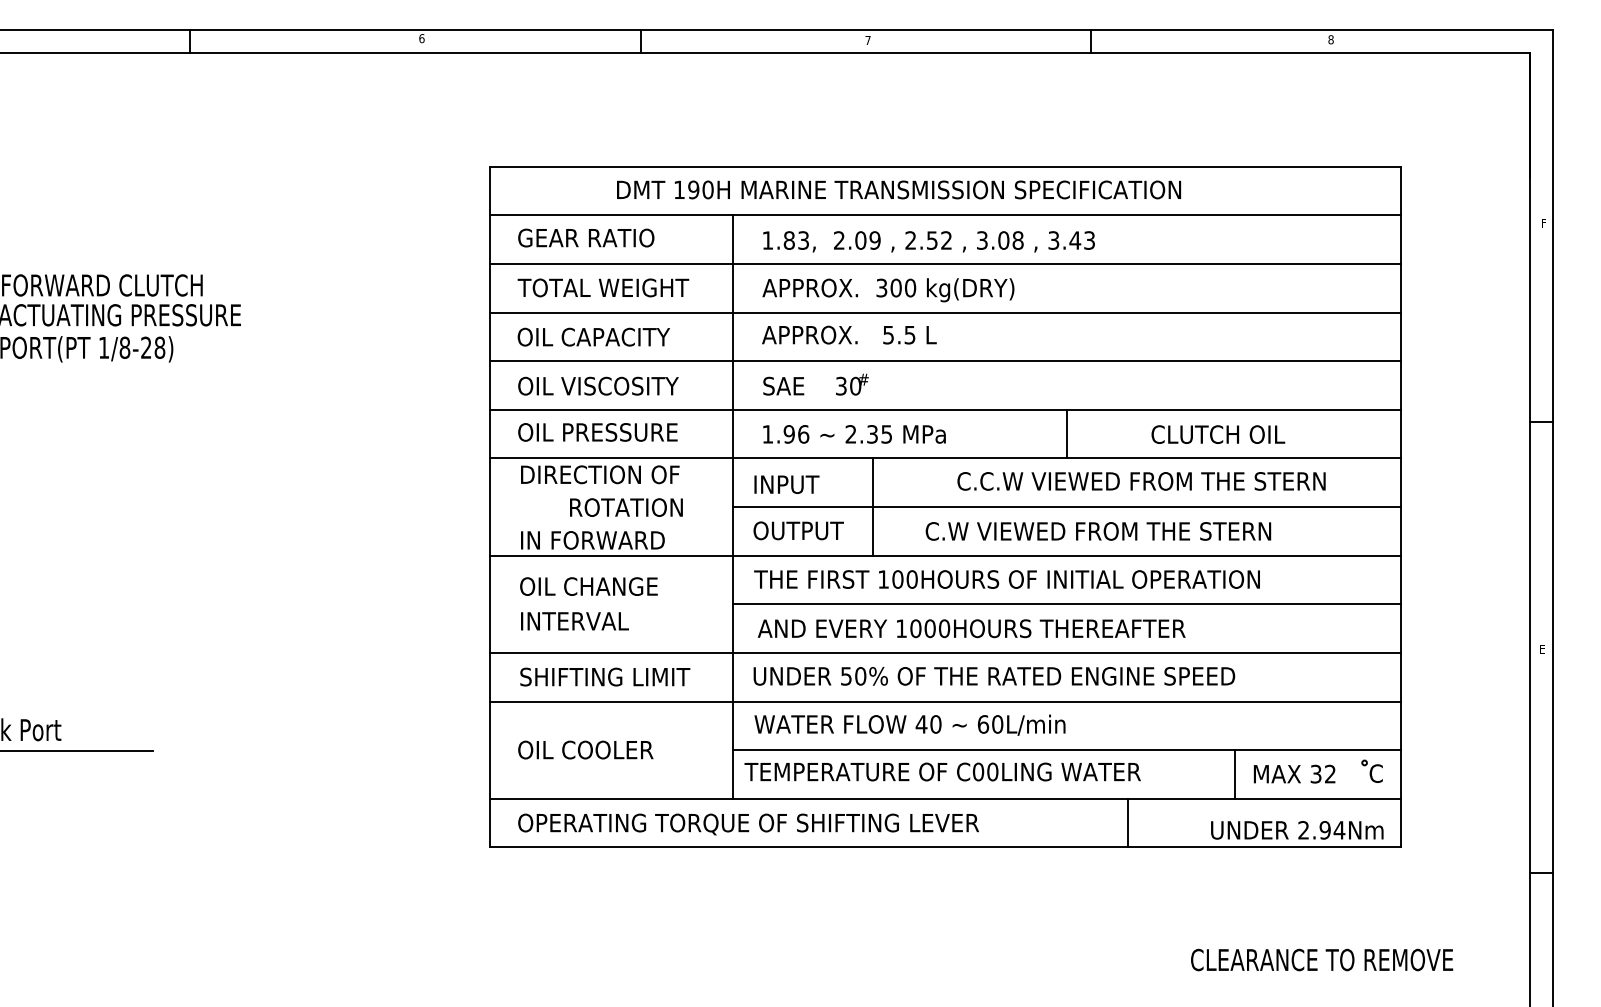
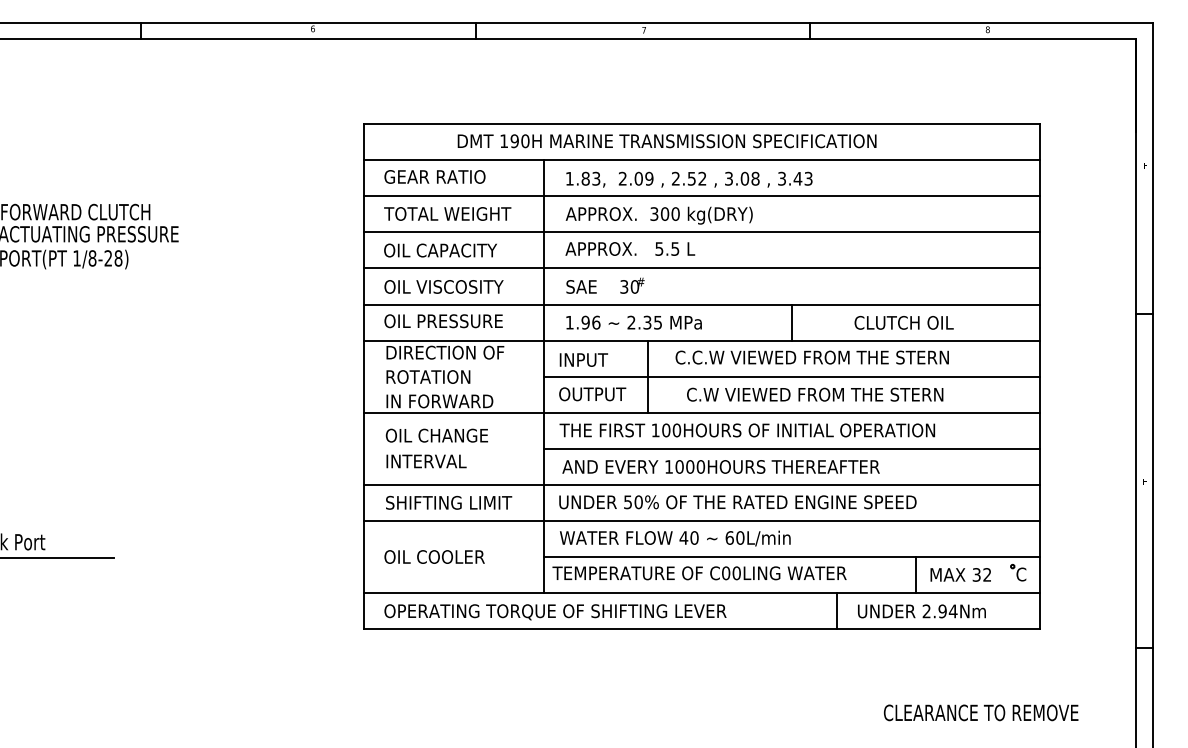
text: (1141, 481) -> (812, 357), moved
text: (626, 507) -> (428, 376), moved
text: (1297, 830) -> (922, 611), moved

